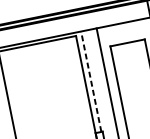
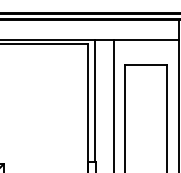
line: (91, 81) -> (94, 101), dashed -> solid

